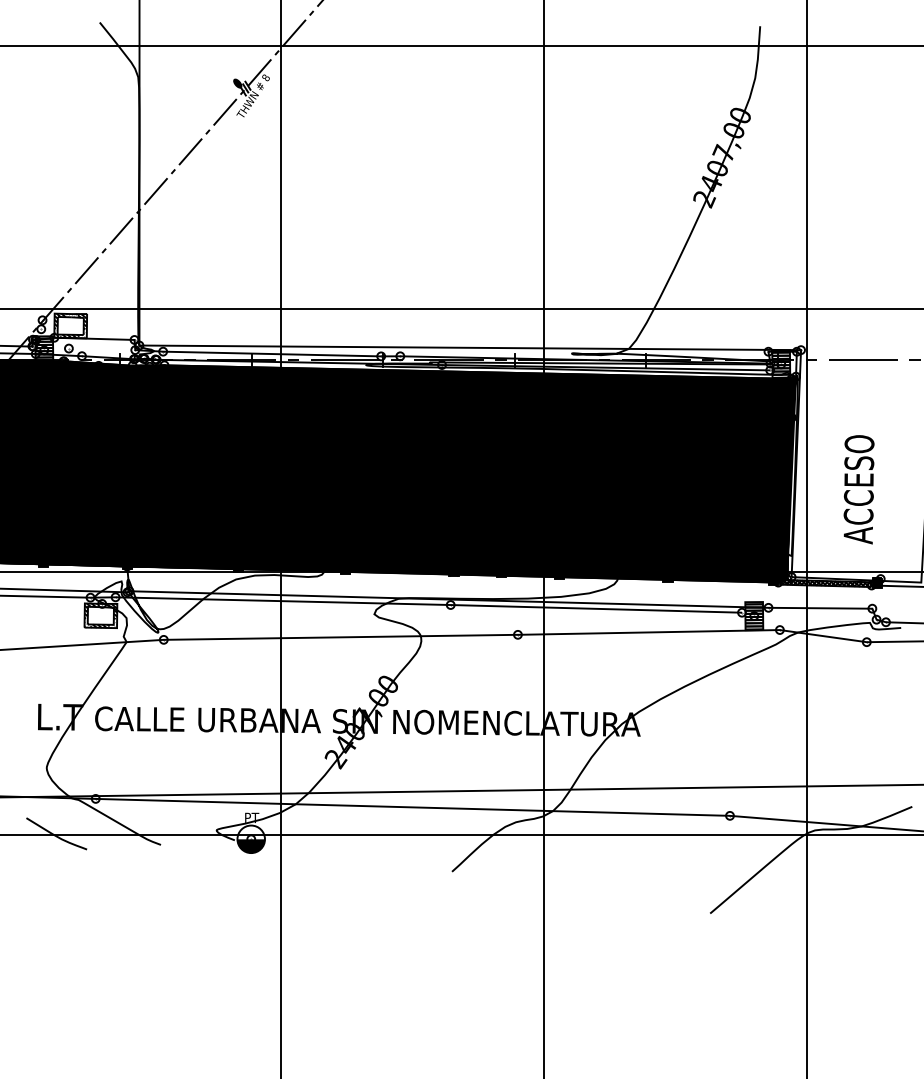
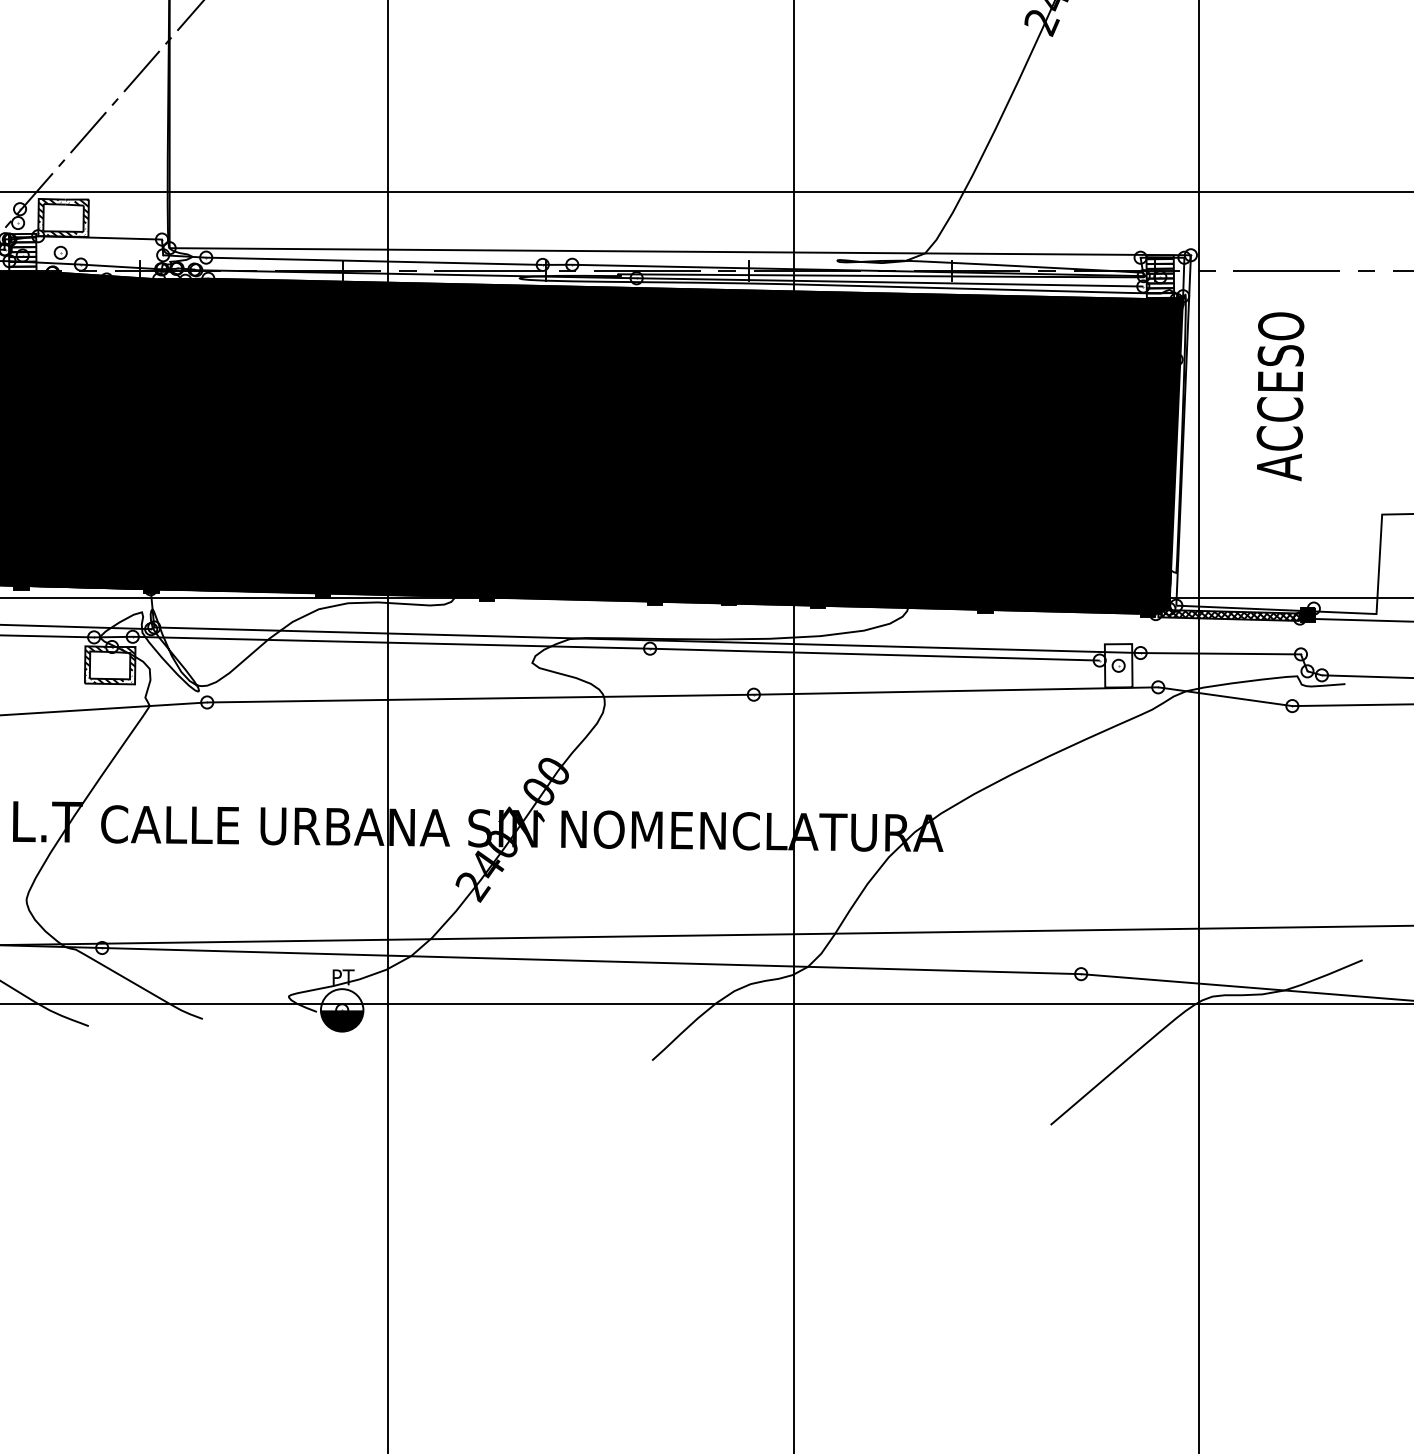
text: (858, 489) -> (1279, 396), moved
hatch: (754, 616) -> (1119, 666), removed

